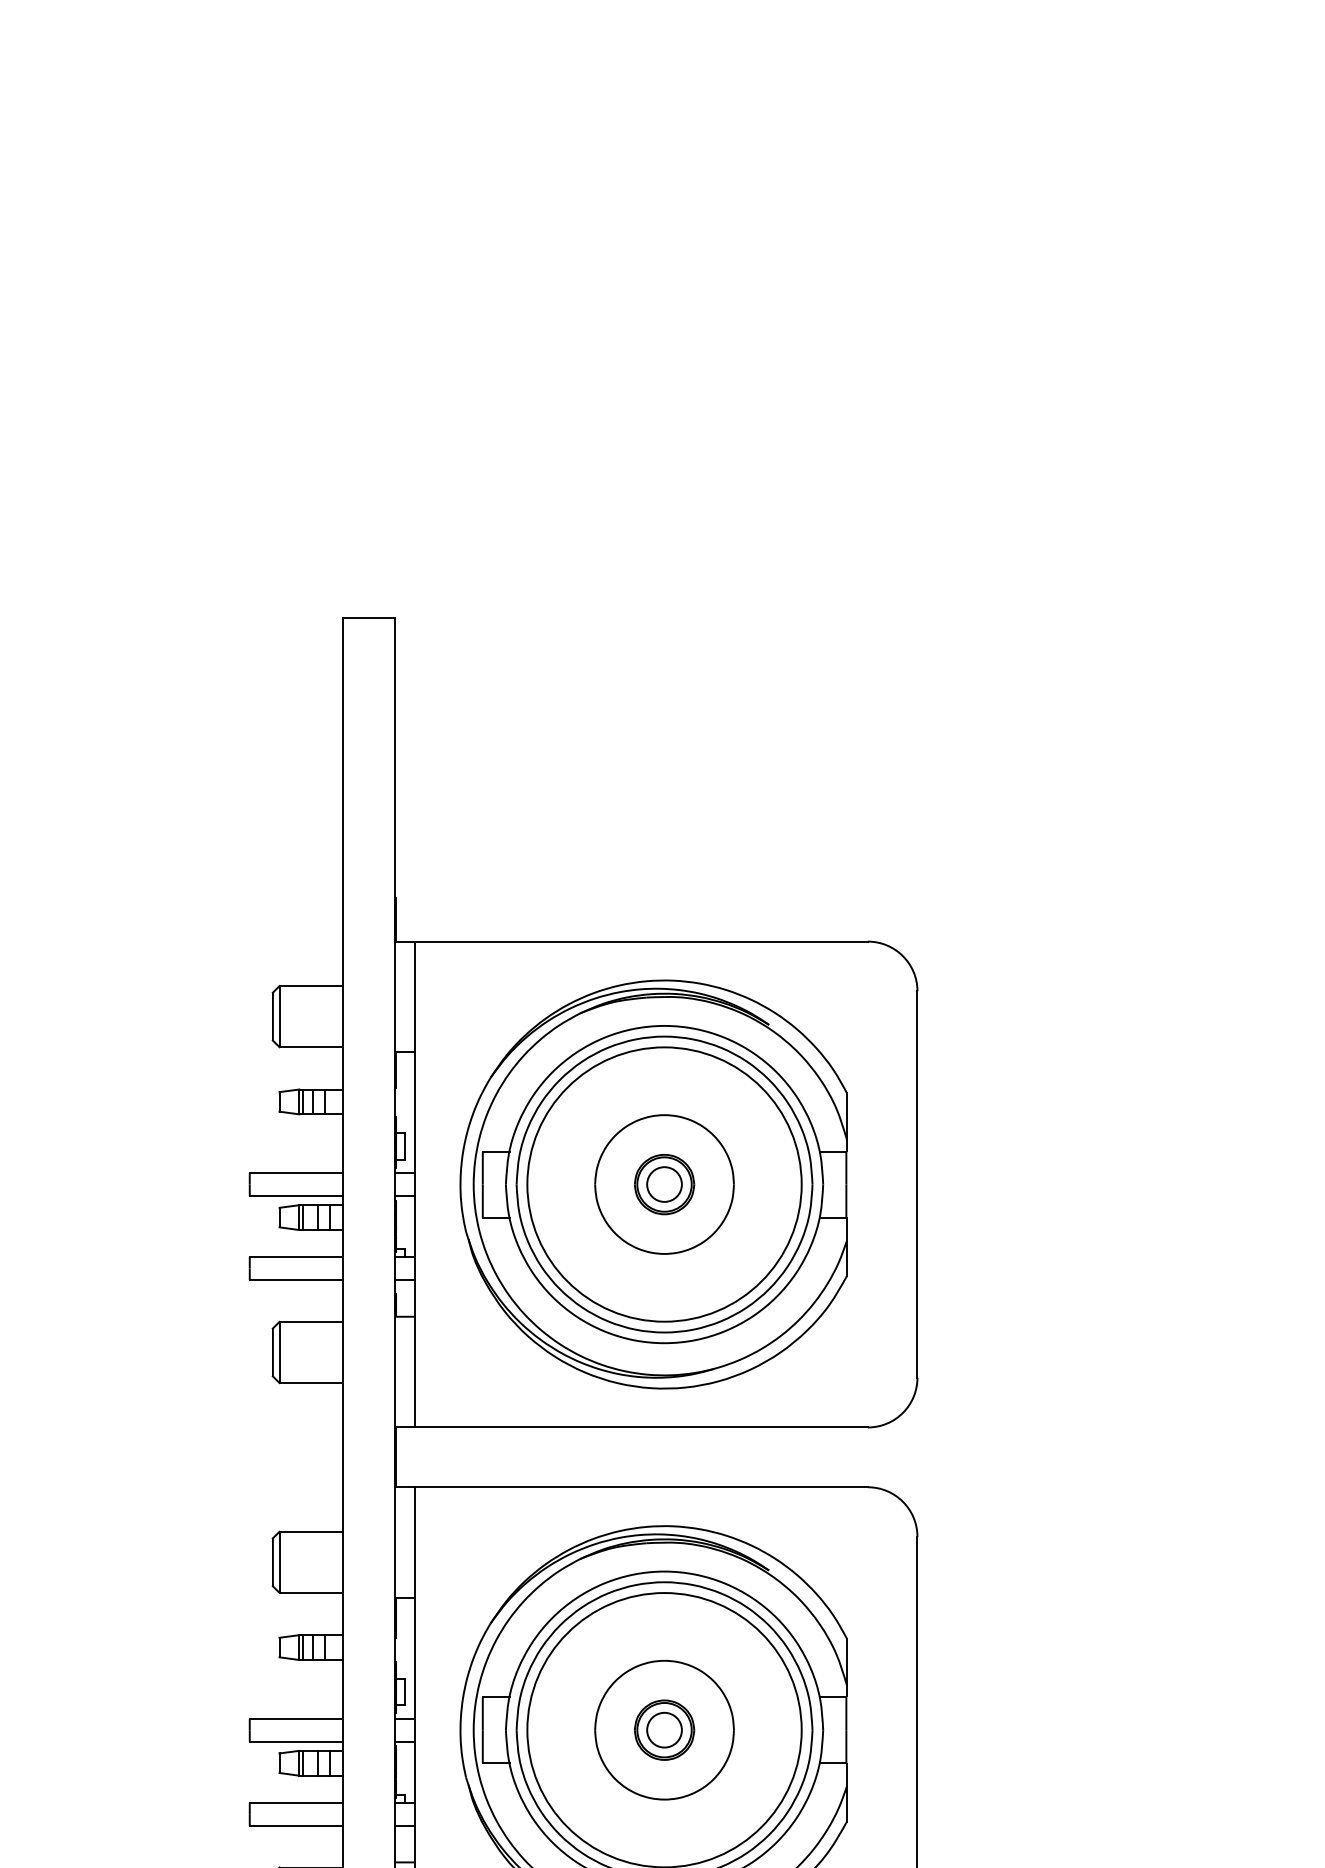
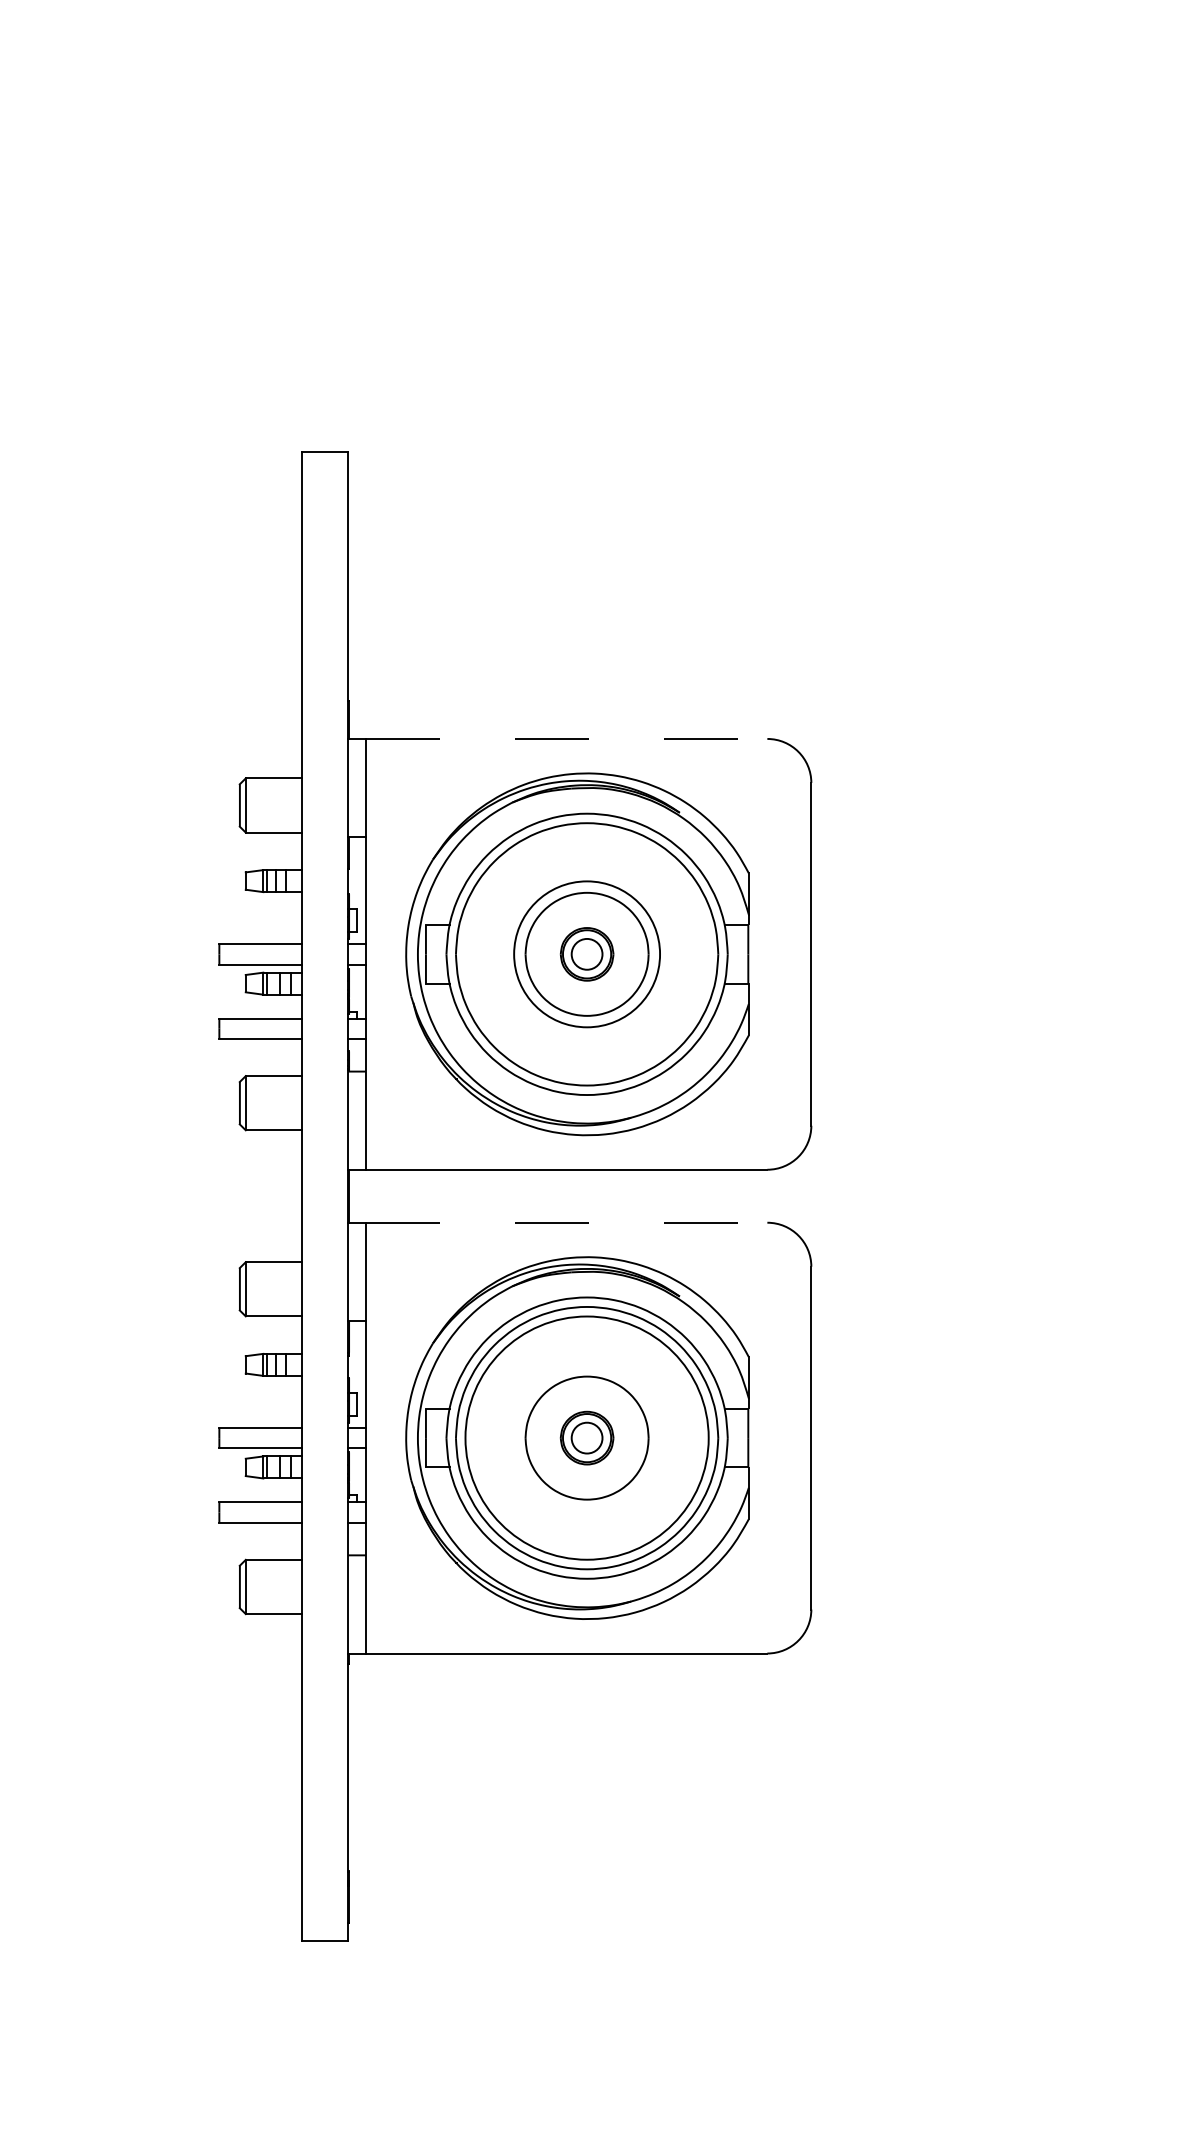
line: (641, 941) -> (566, 738), solid -> dashed
circle: (663, 1183) -> (586, 953), size x0.6
line: (641, 1486) -> (566, 1222), solid -> dashed

